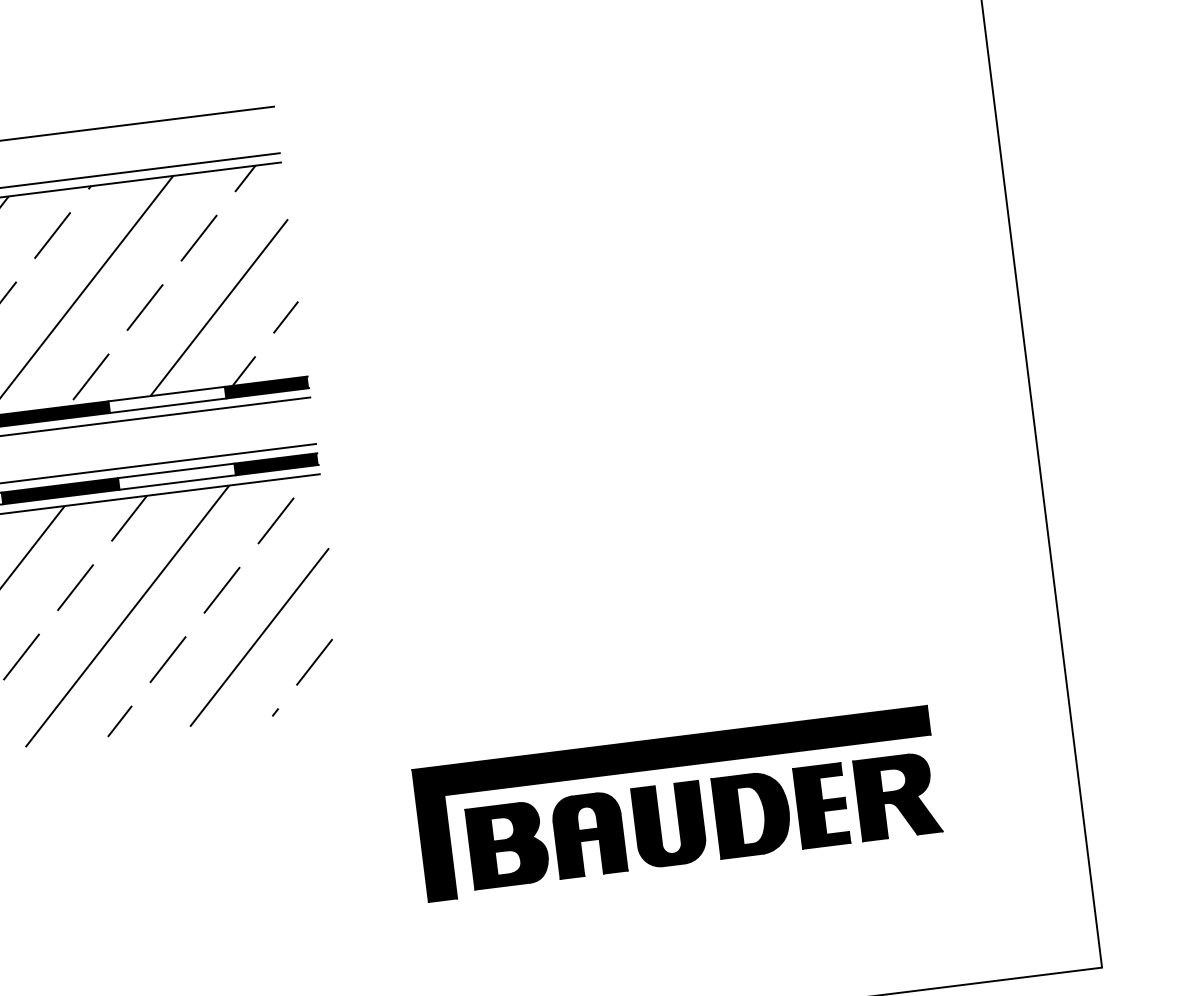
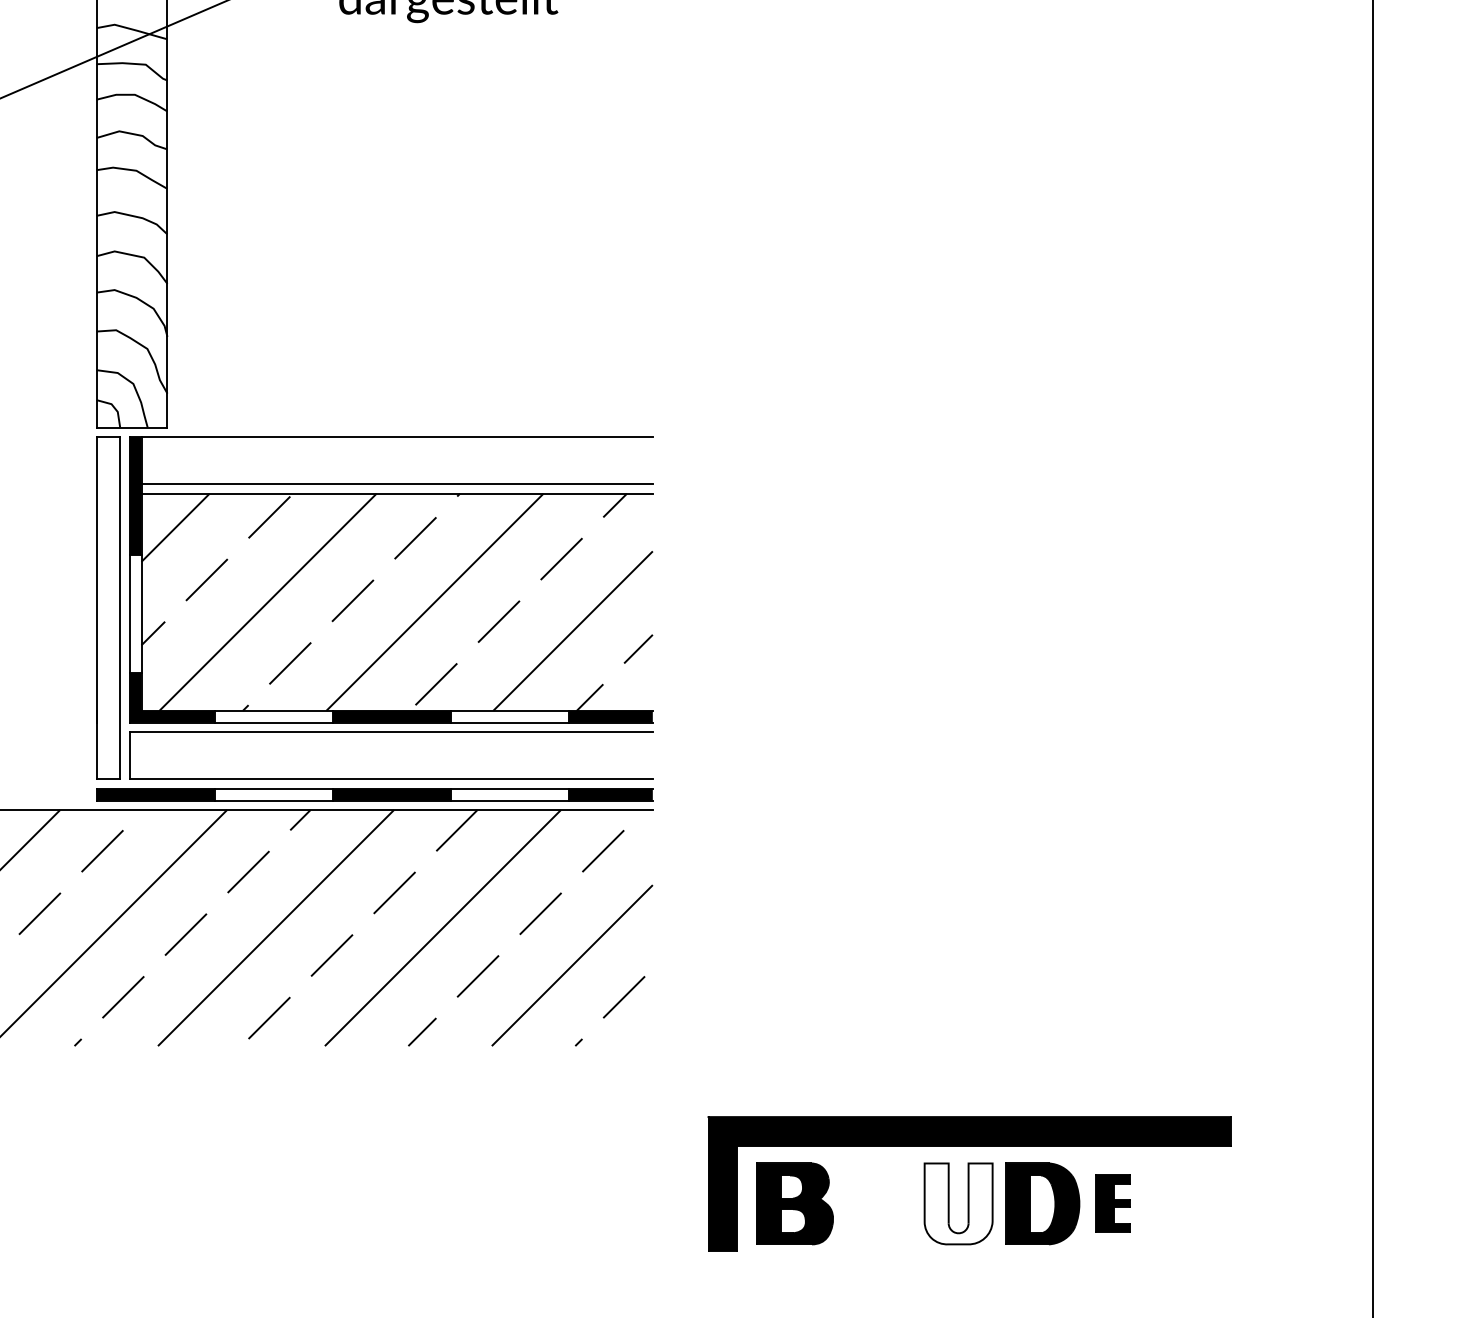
part: (897, 796) -> (1190, 1203), removed
part: (821, 805) -> (1112, 1203), size x0.7
fill: (669, 824) -> (958, 1203), removed
part: (588, 834) -> (876, 1203), removed

